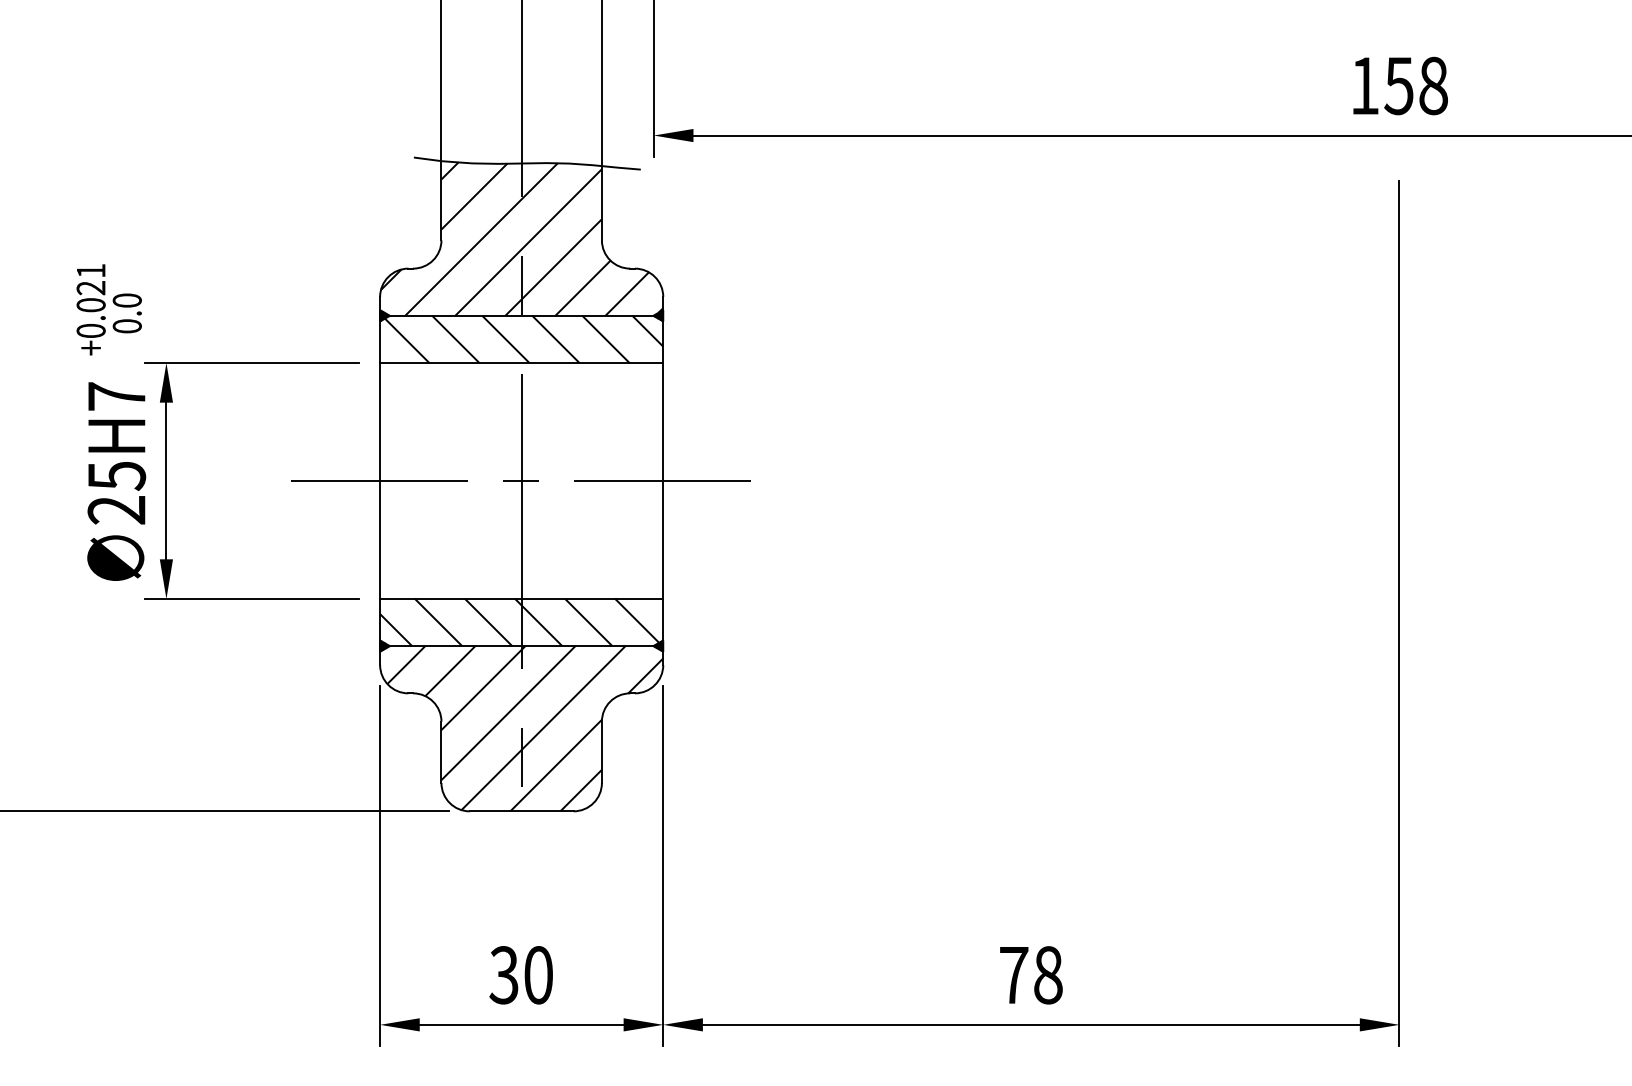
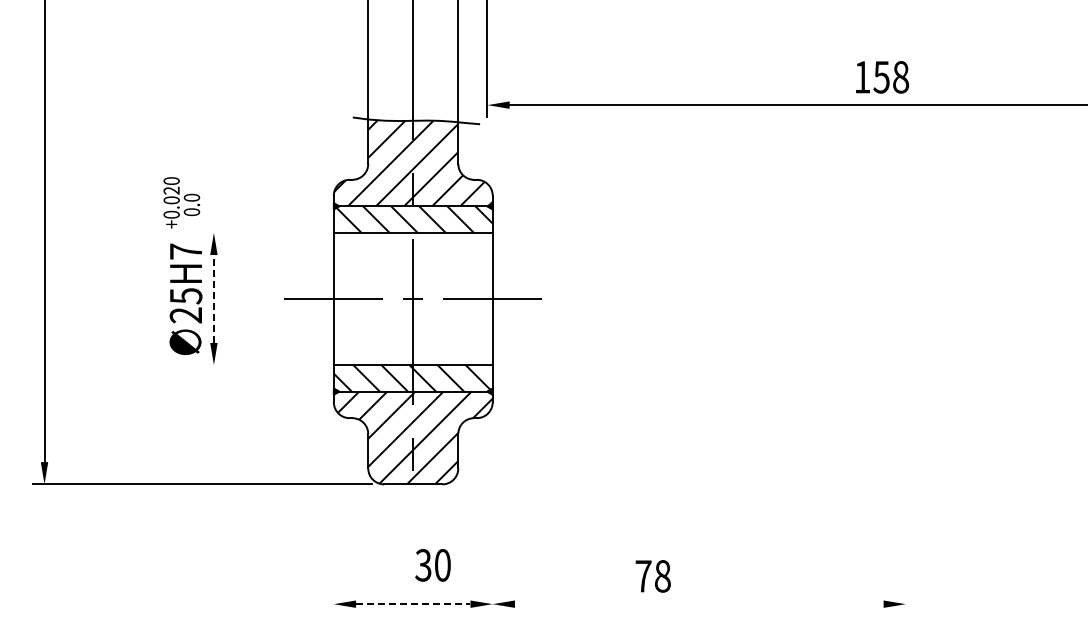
text: (1400, 86) -> (882, 77), moved
text: (90, 269) -> (171, 180), +0.021 -> +0.020
line: (251, 362) -> (261, 232), removed
line: (165, 481) -> (213, 299), solid -> dashed
line: (251, 599) -> (261, 365), removed
line: (1398, 613) -> (905, 373), removed
line: (379, 866) -> (333, 515), removed
line: (662, 866) -> (492, 515), removed
text: (520, 975) -> (432, 565), moved
text: (1029, 975) -> (652, 576), moved
line: (522, 1025) -> (413, 604), solid -> dashed
line: (1029, 1025) -> (698, 604), removed

